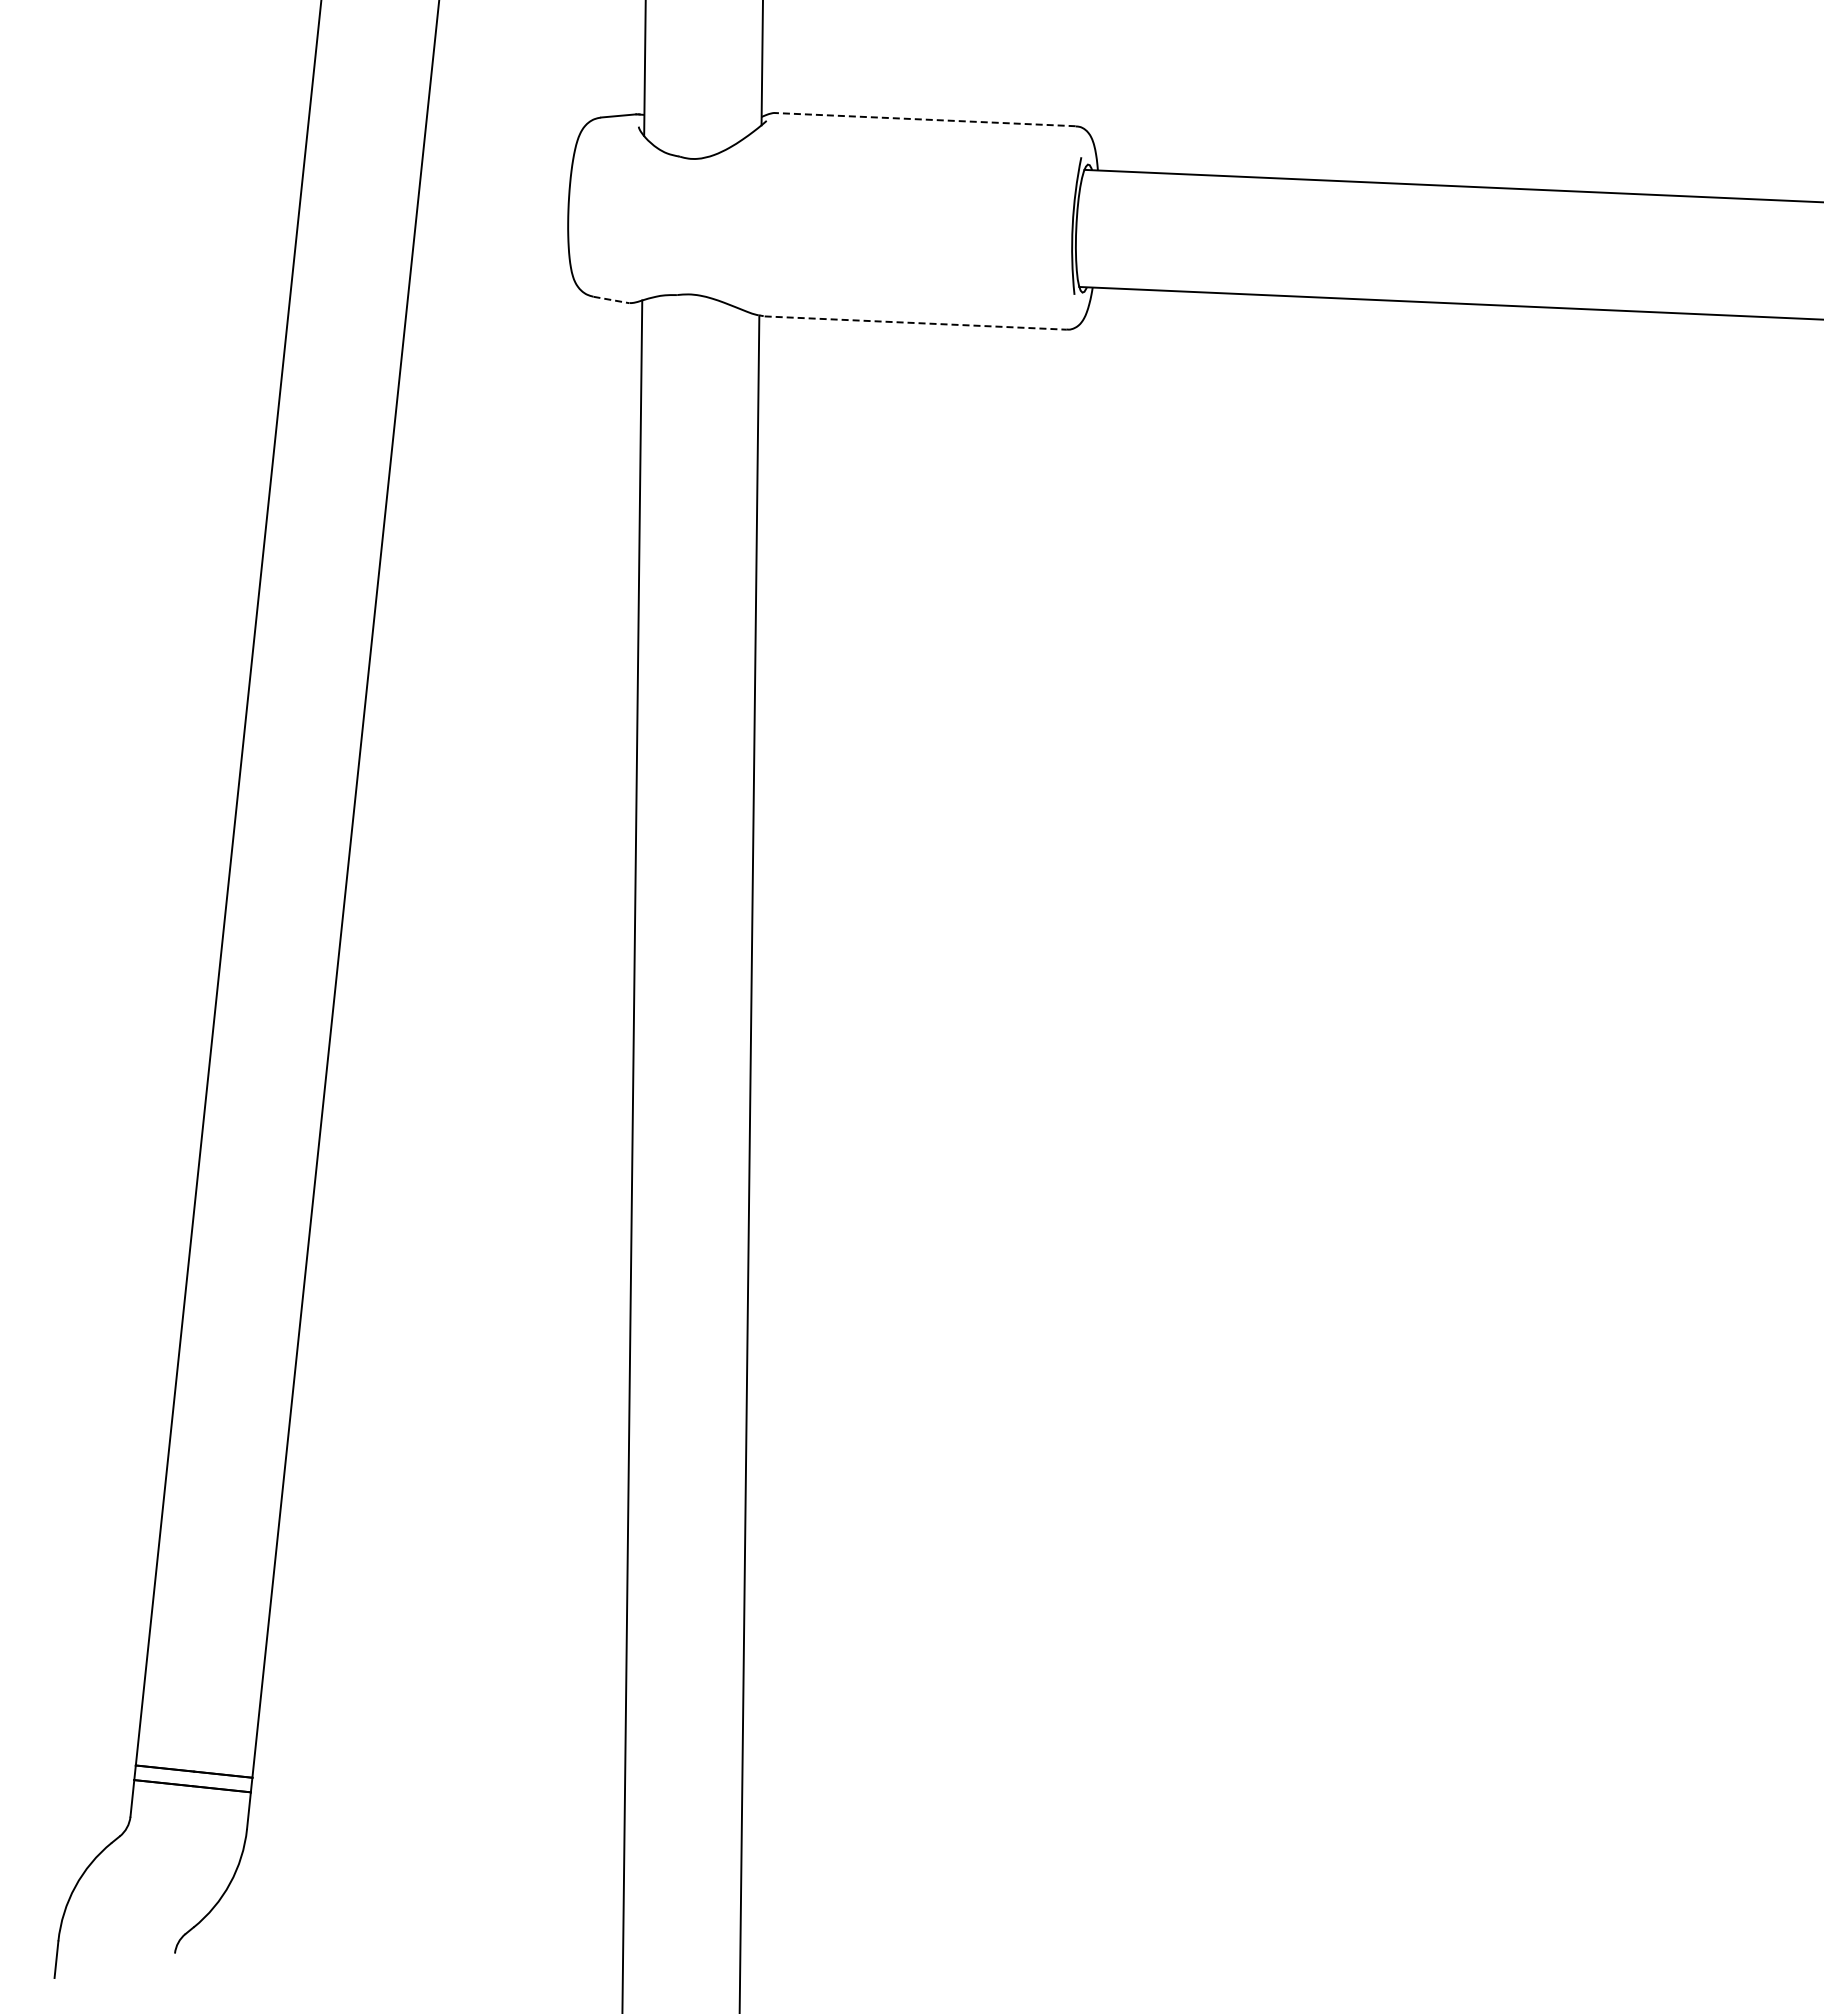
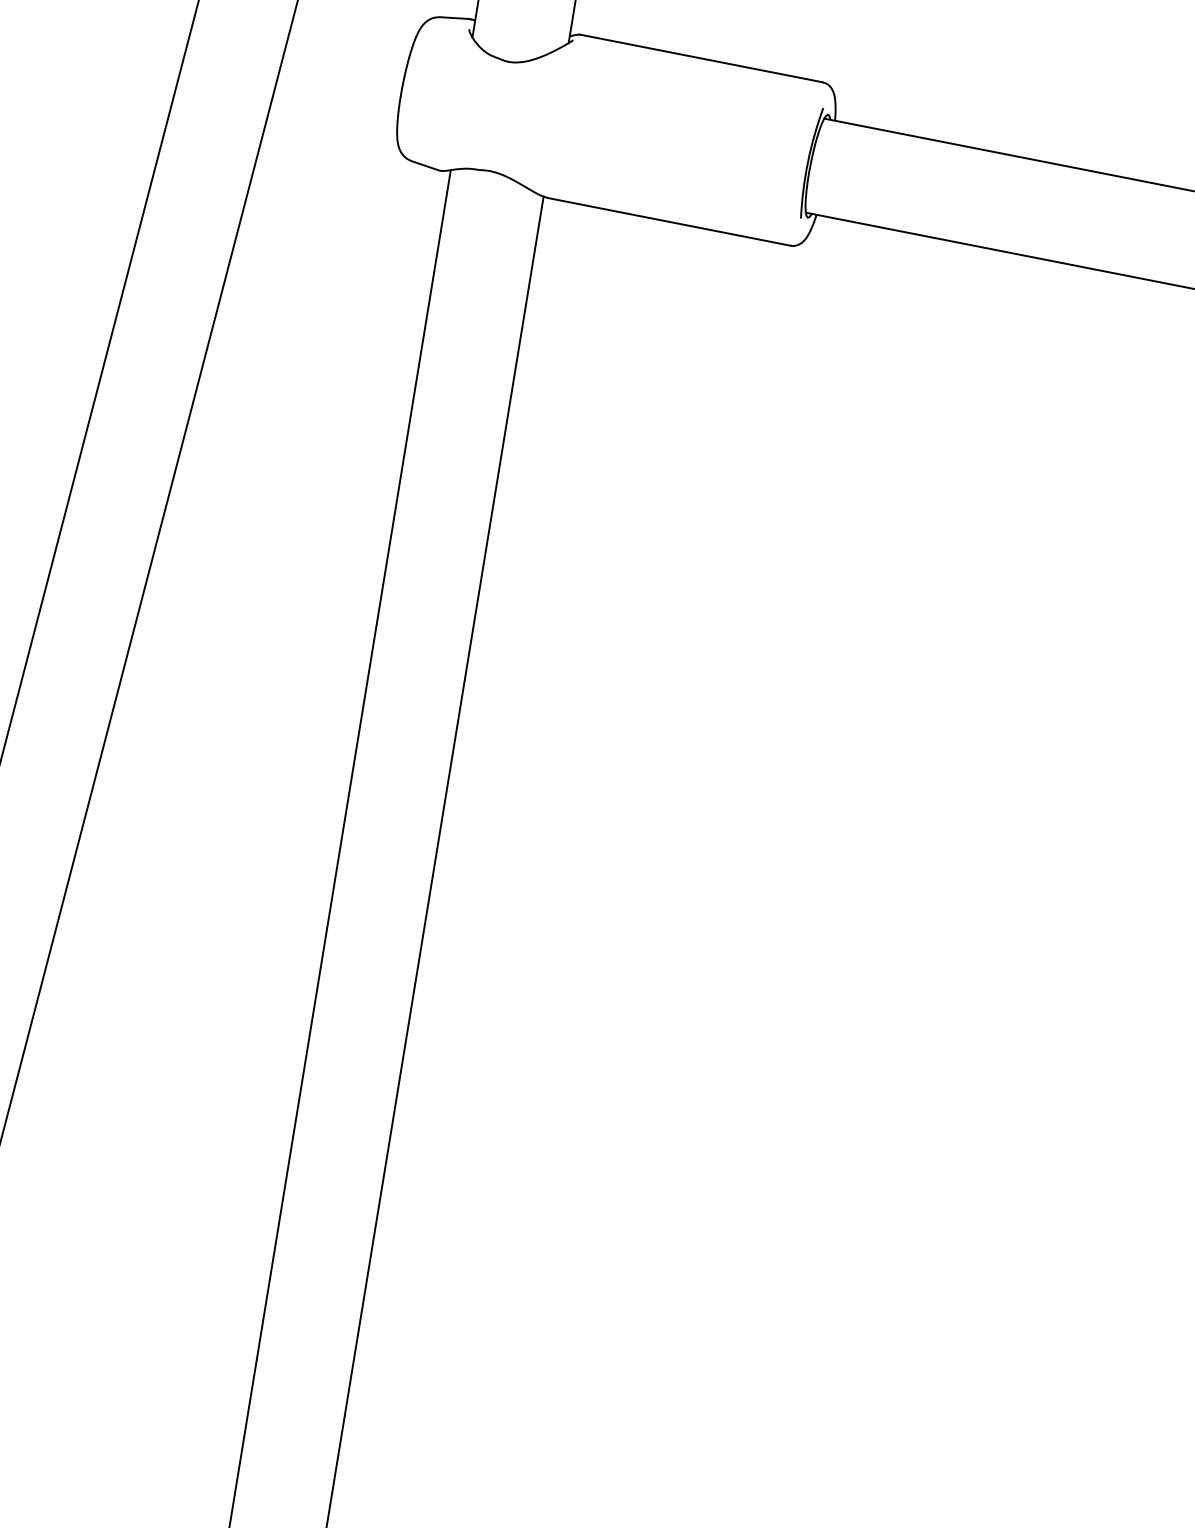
line: (924, 119) -> (701, 58), dashed -> solid
line: (611, 300) -> (425, 166), dashed -> solid
line: (916, 323) -> (669, 222), dashed -> solid

